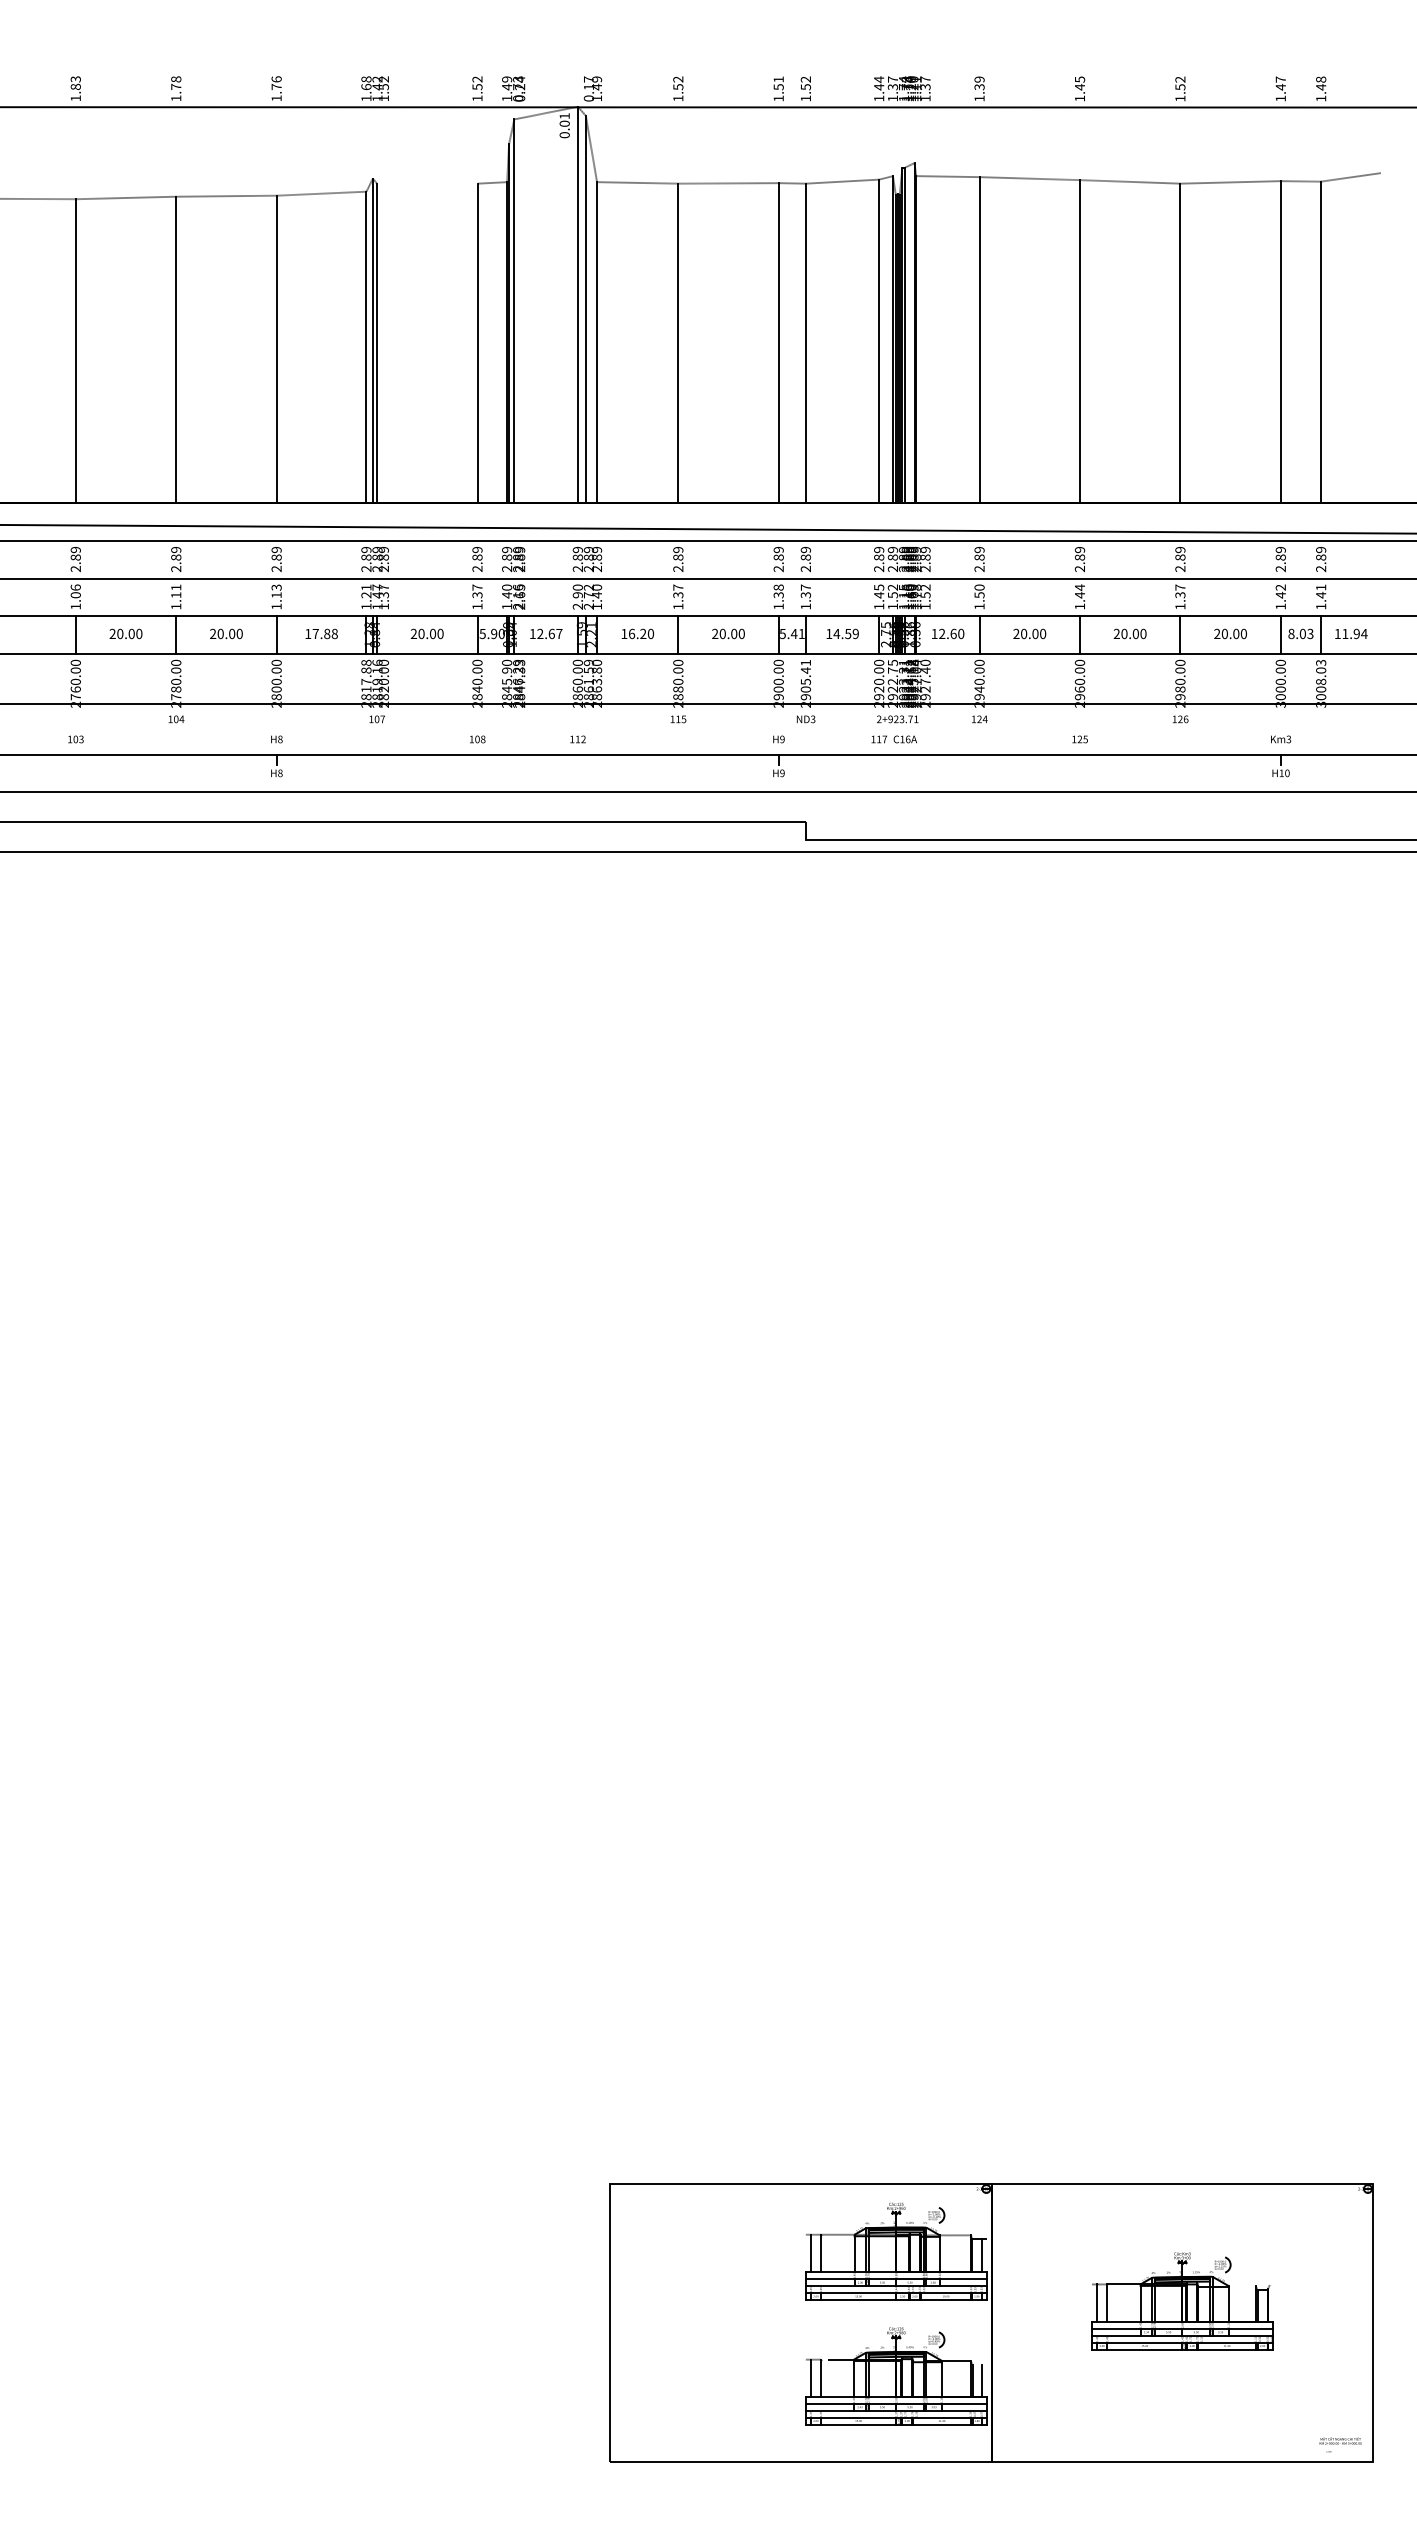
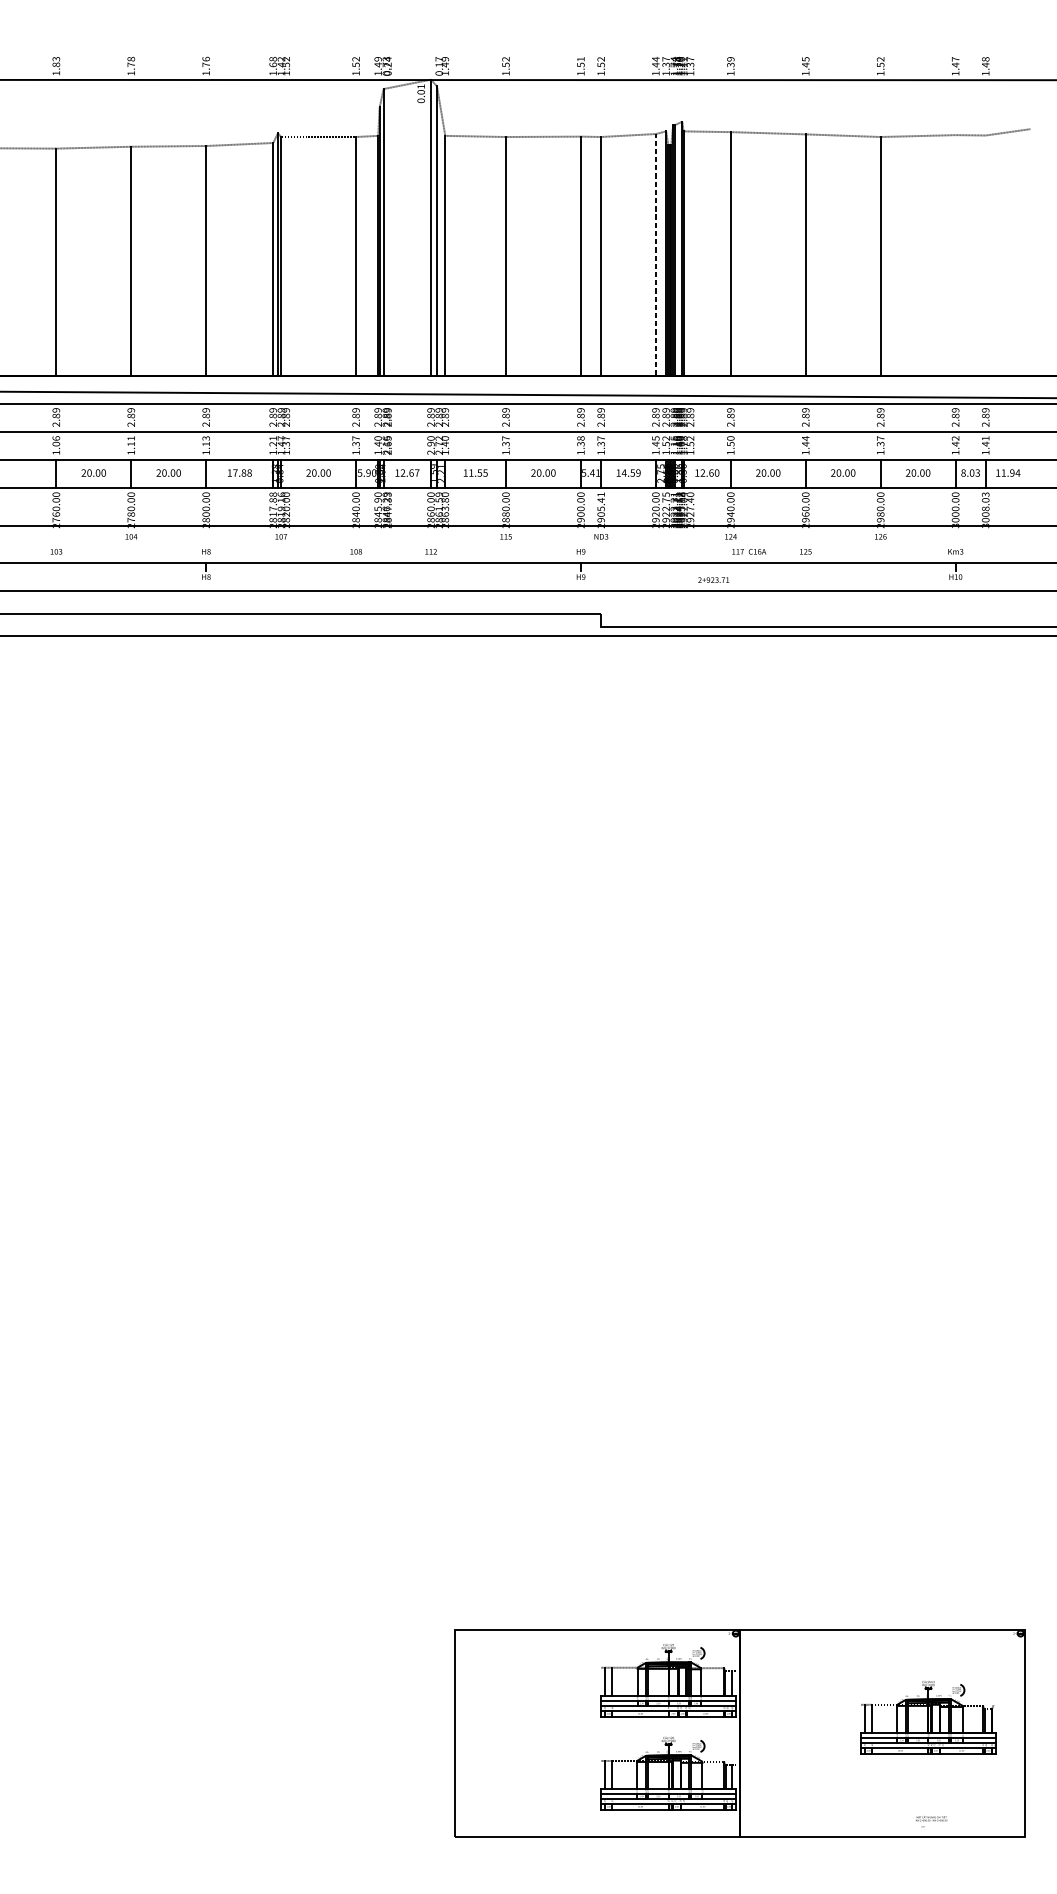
line: (879, 341) -> (656, 254), solid -> dashed
line: (1280, 342) -> (955, 255), removed
line: (1321, 342) -> (985, 255), removed
text: (641, 633) -> (478, 472), 16.20 -> 11.55
text: (897, 719) -> (713, 580), moved
text: (893, 739) -> (748, 551), moved
part: (1182, 2301) -> (928, 1717), moved
text: (1340, 2444) -> (931, 1821), moved

